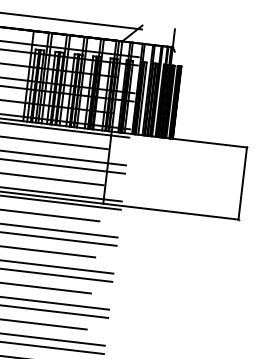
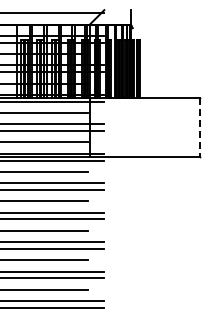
line: (243, 184) -> (200, 128), solid -> dashed

